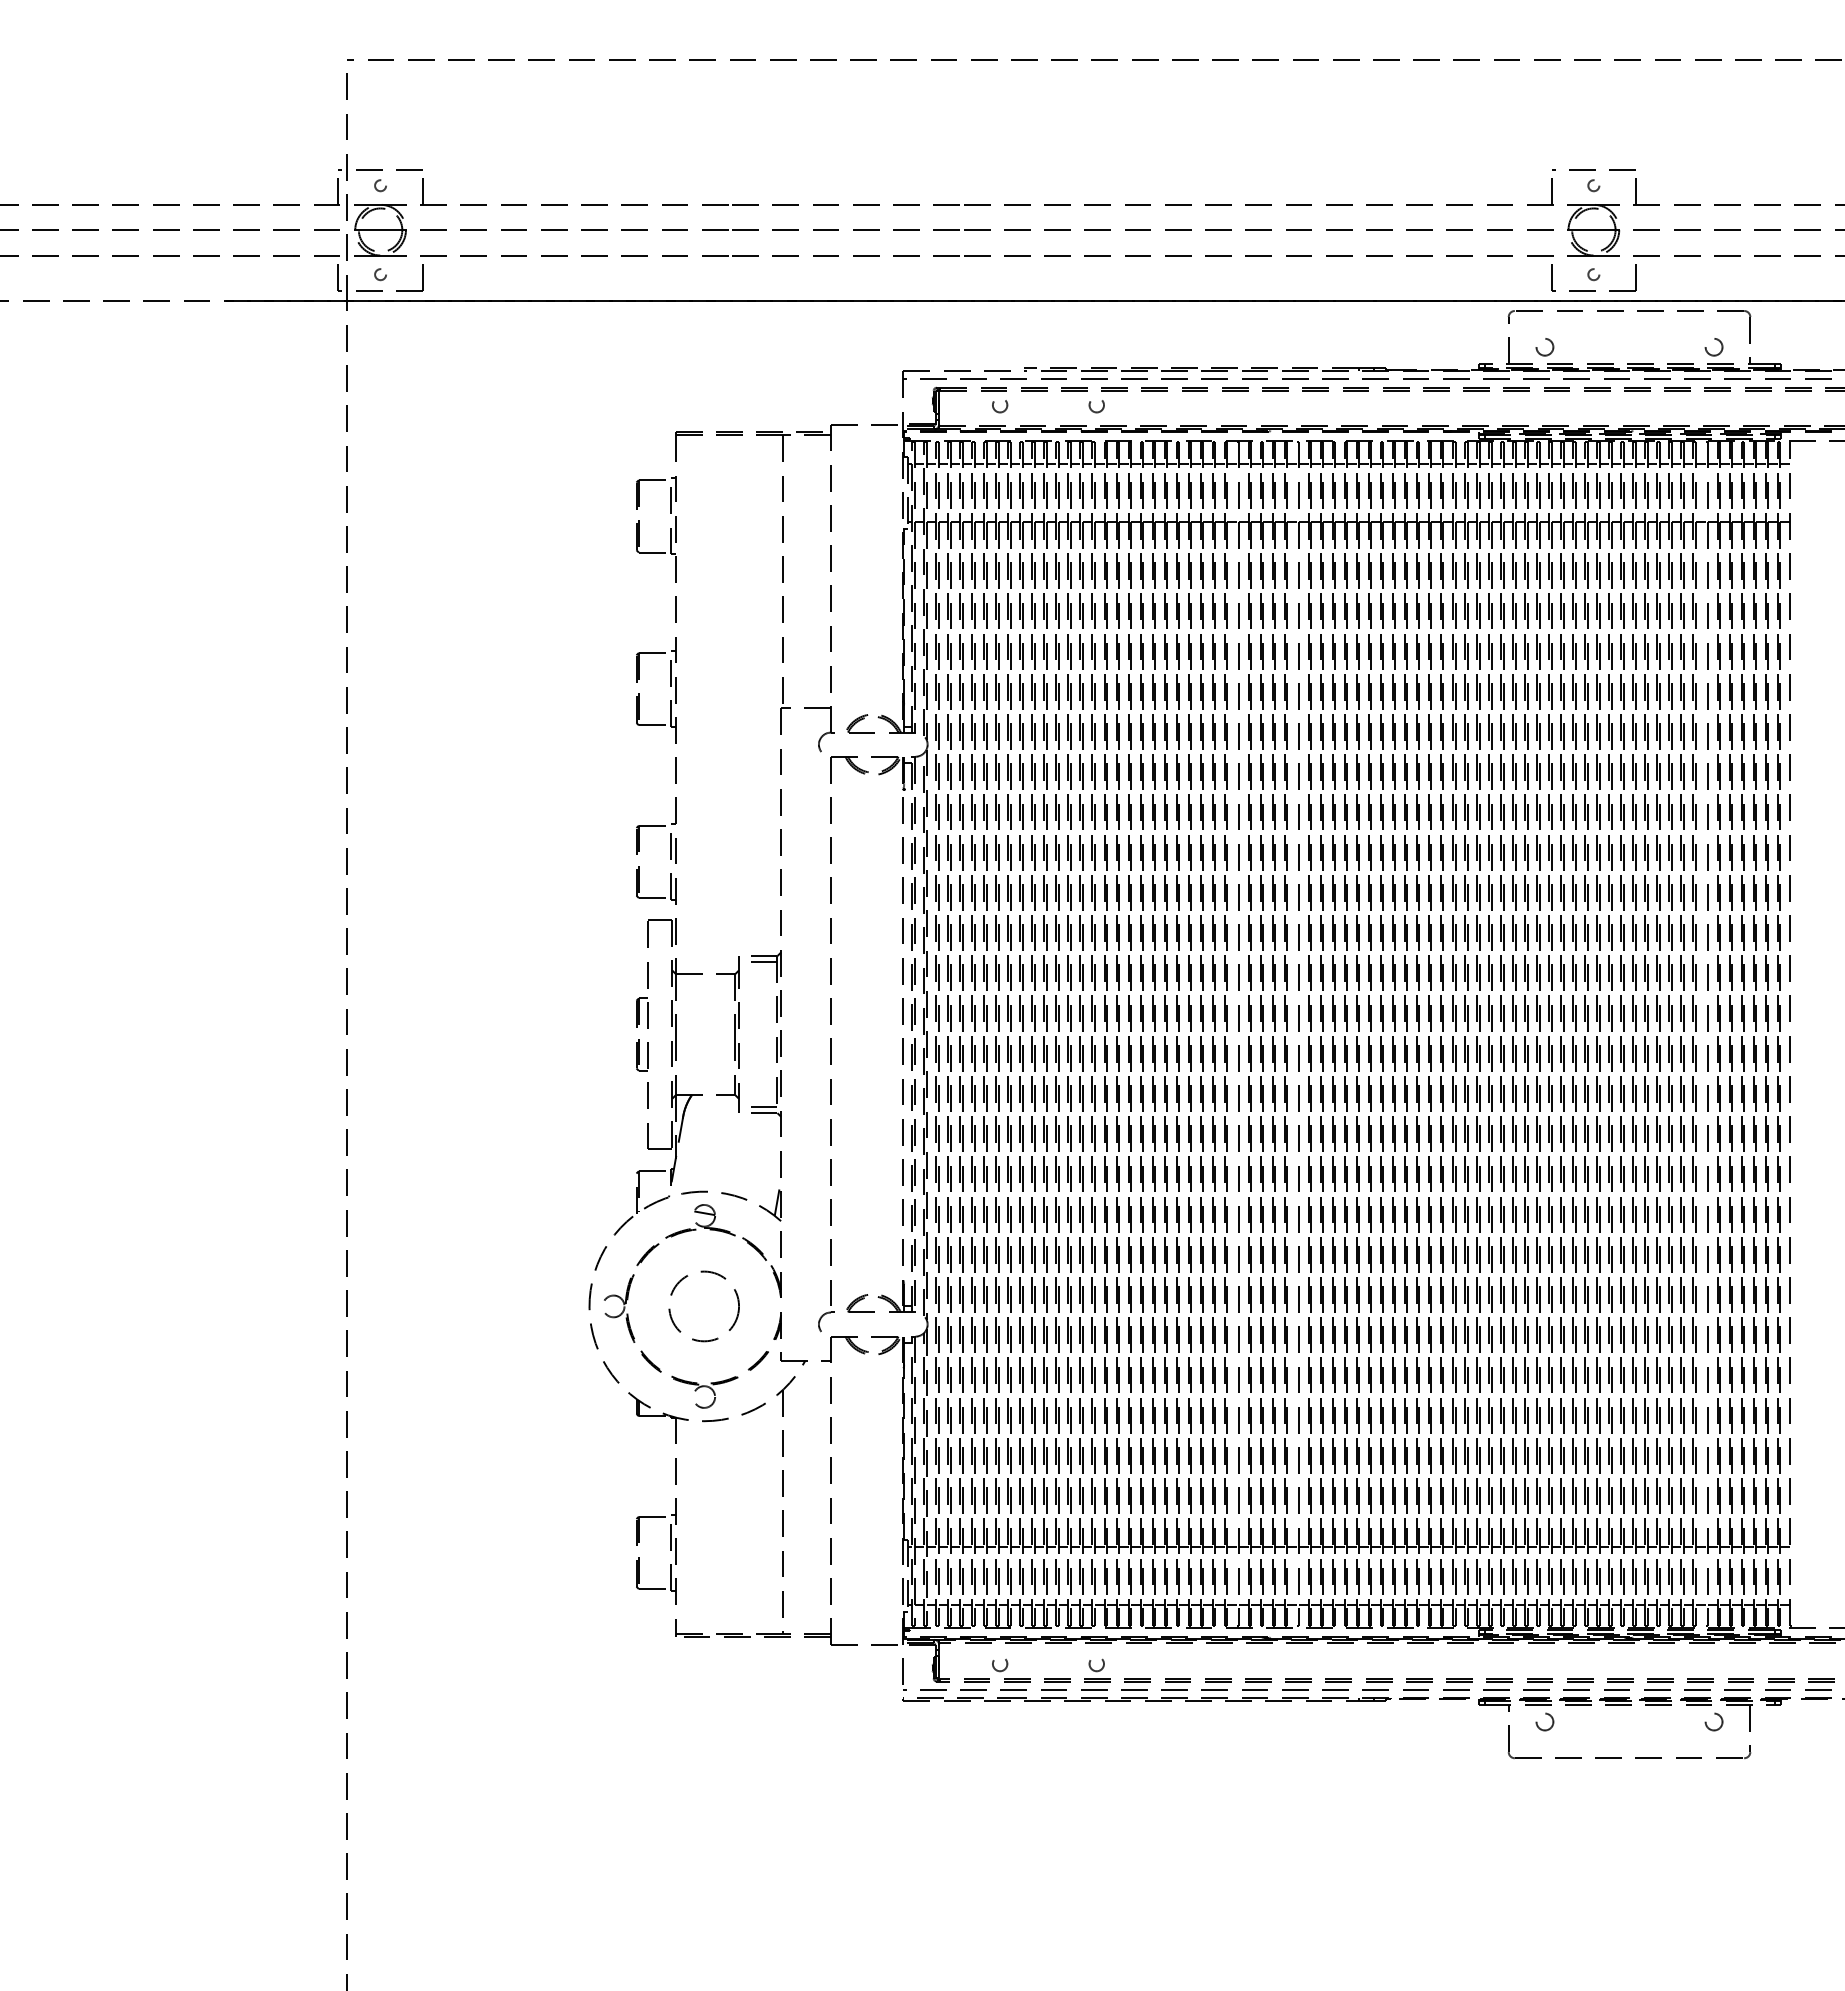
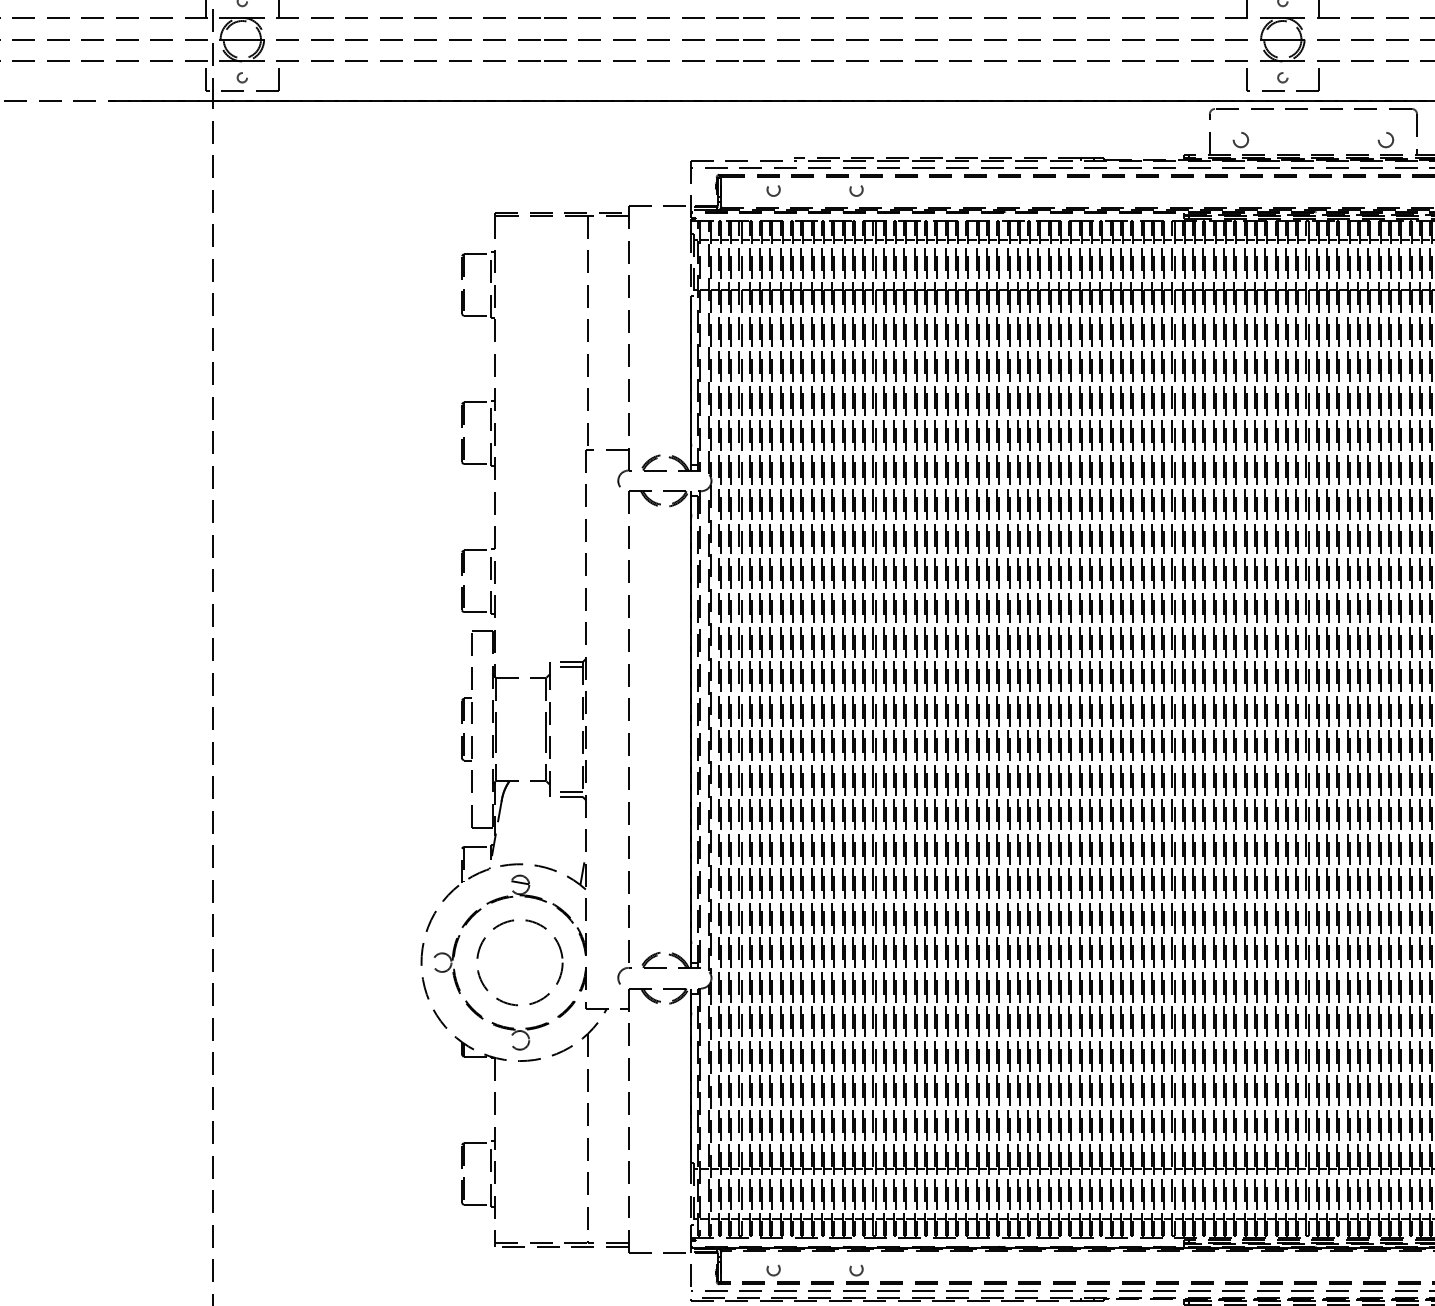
line: (1236, 1033) -> (976, 728), added
line: (1296, 1033) -> (1027, 728), added
line: (1705, 1033) -> (1378, 728), added
line: (904, 1034) -> (691, 729), added
circle: (703, 1306) -> (519, 962), size x1.43

